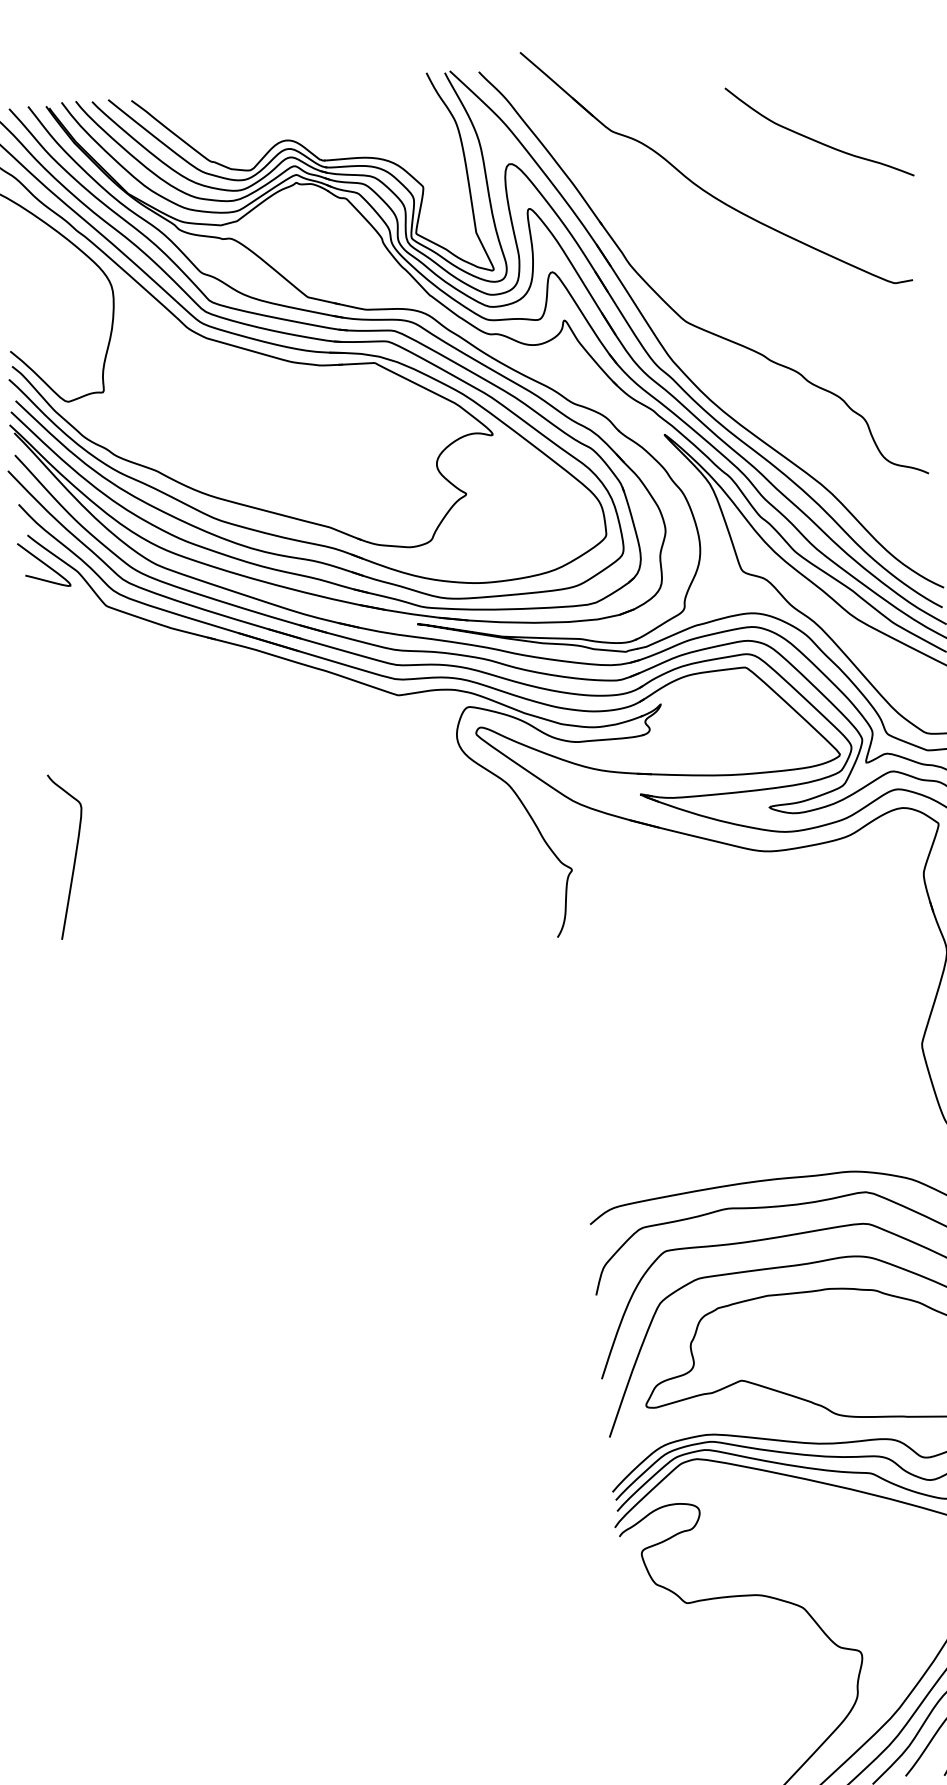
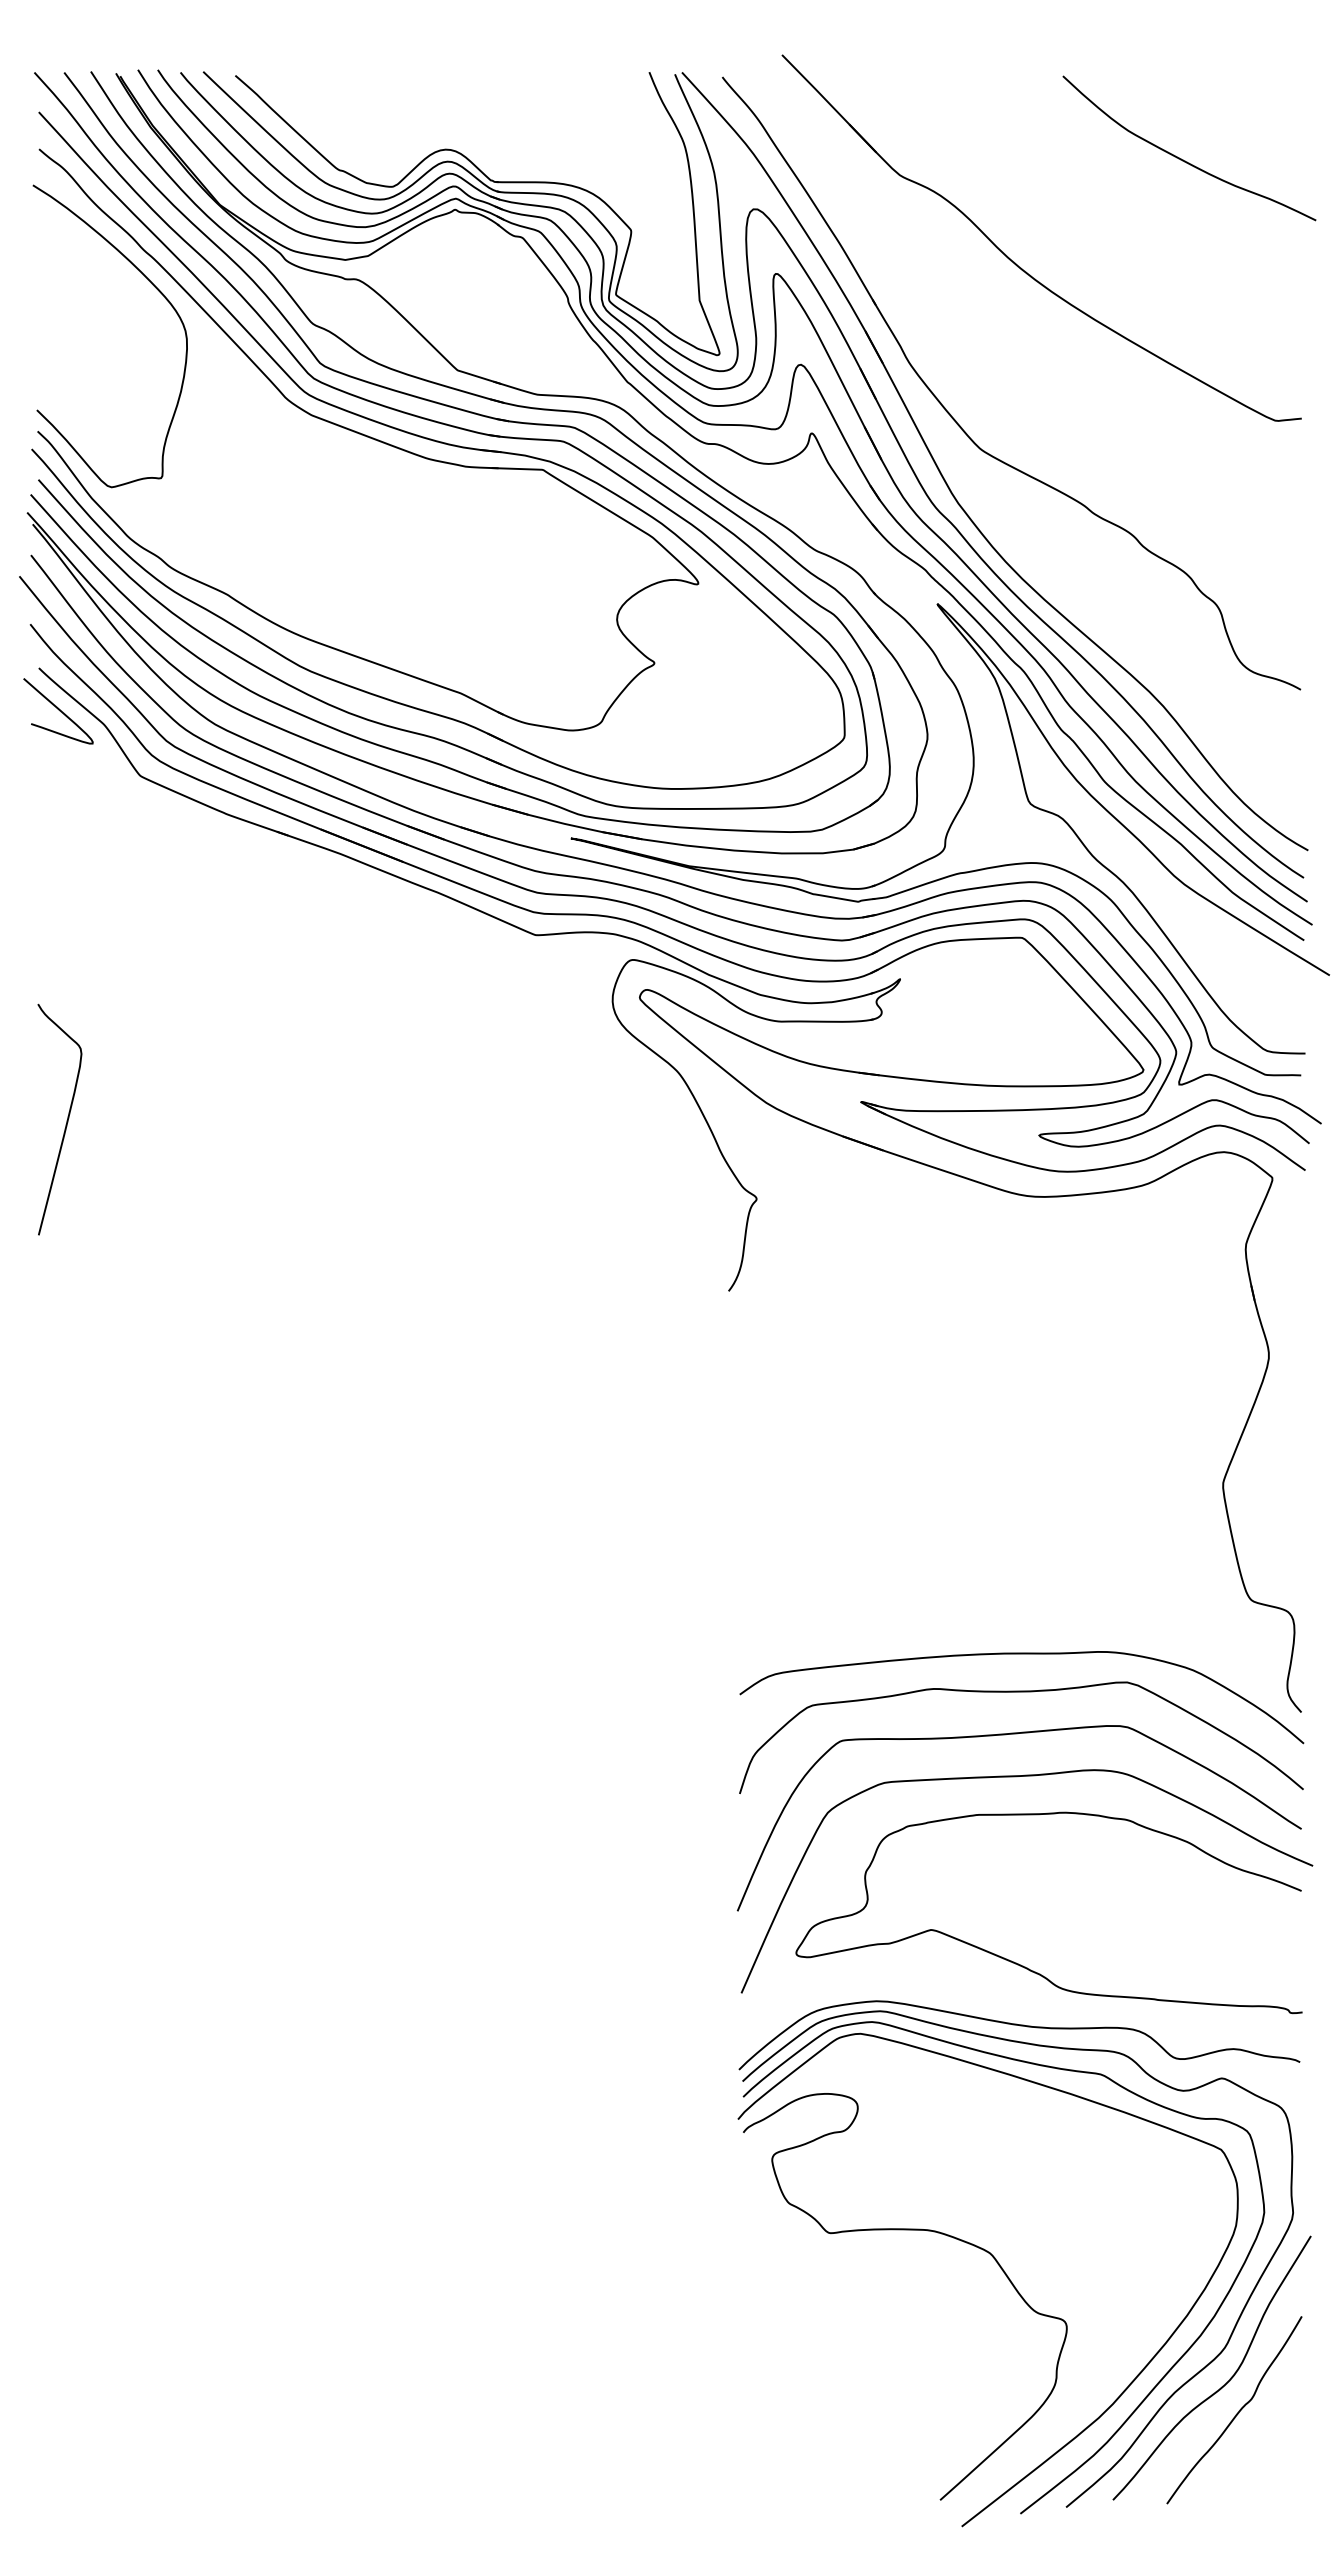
curve: (816, 140) -> (1183, 159), moved

